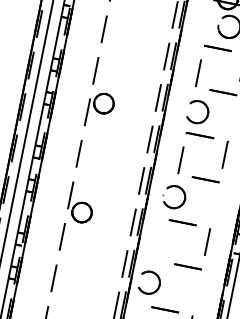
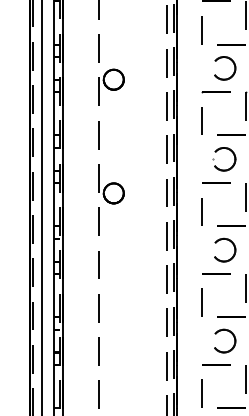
part: (207, 110) -> (233, 64), moved
part: (182, 202) -> (233, 162), moved
line: (162, 246) -> (201, 211), added
part: (157, 277) -> (231, 243), moved

